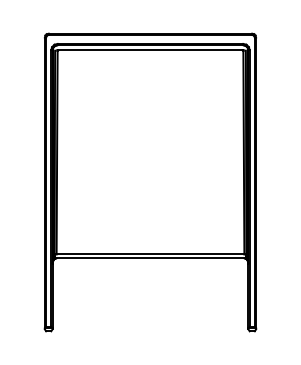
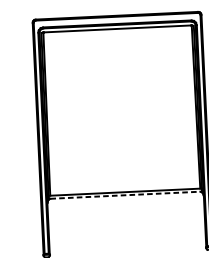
line: (150, 258) -> (125, 195), solid -> dashed

